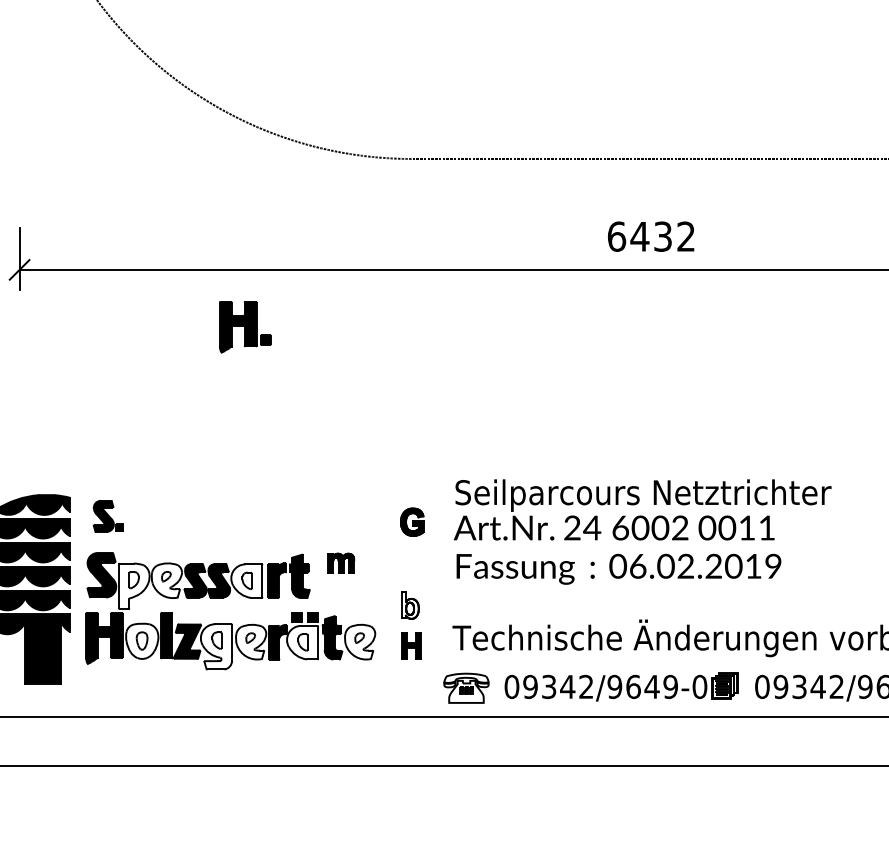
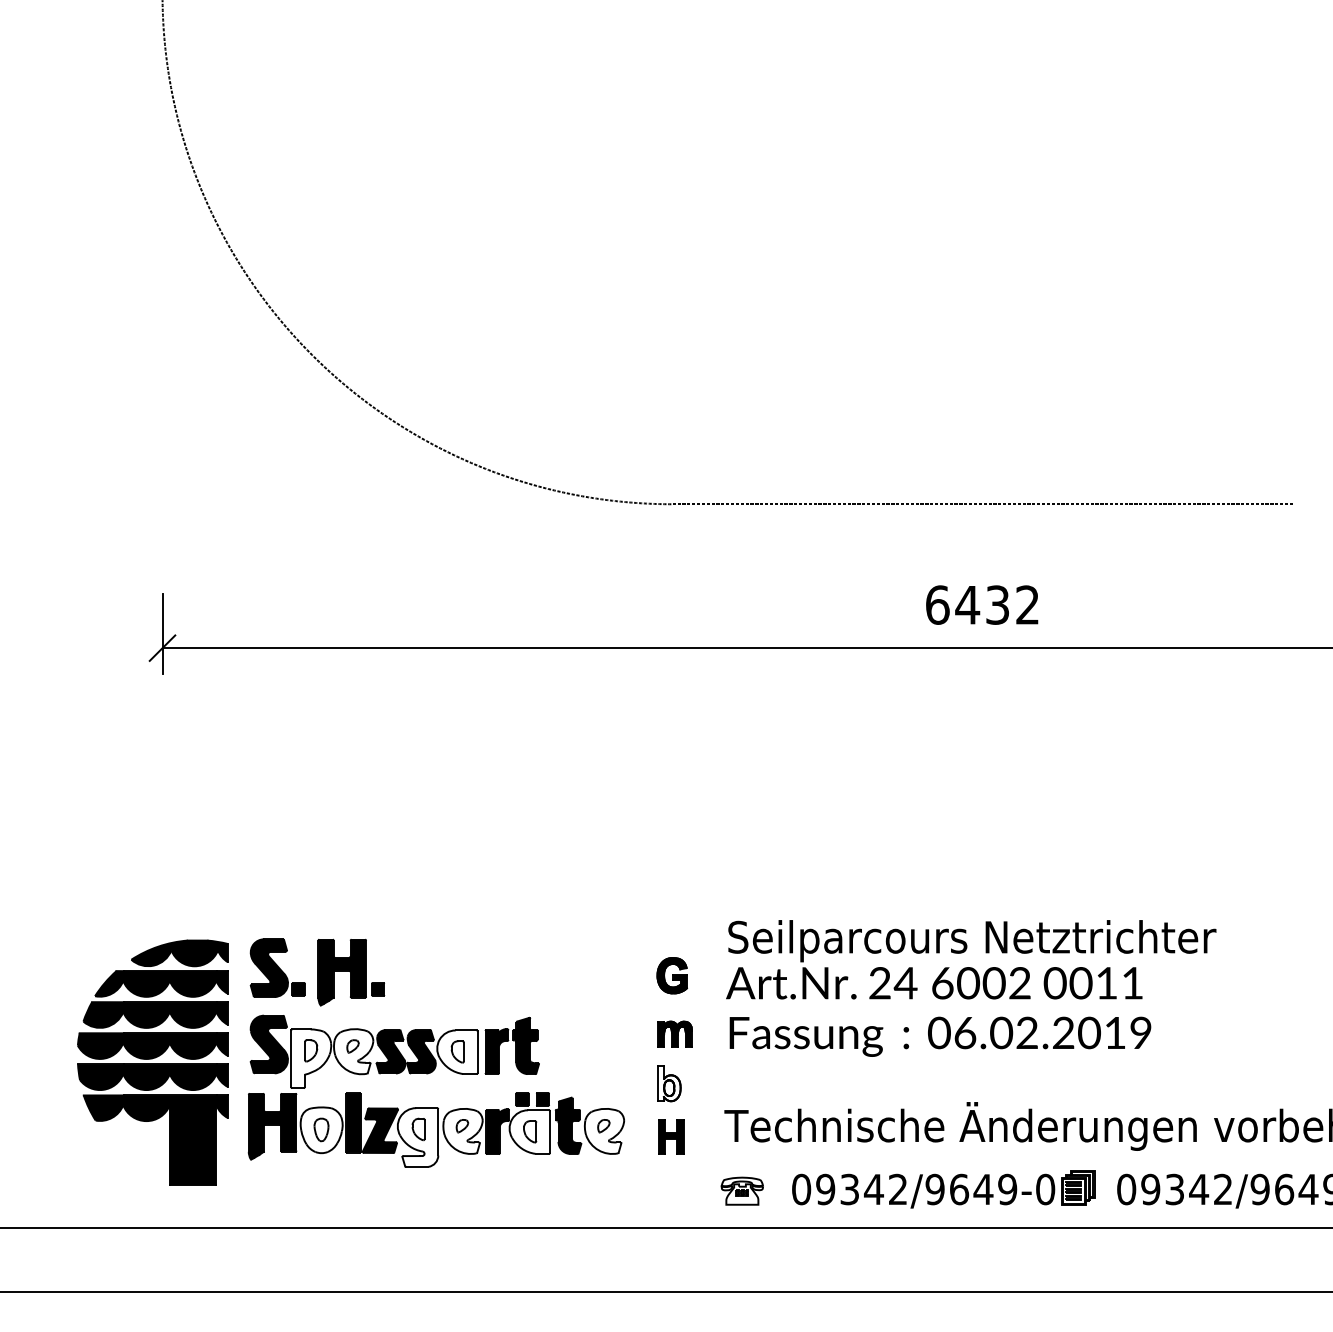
part: (245, 327) -> (351, 972), moved
part: (108, 515) -> (277, 967), size x1.43
part: (340, 562) -> (674, 1033), moved
part: (465, 687) -> (741, 1190), size x0.71

